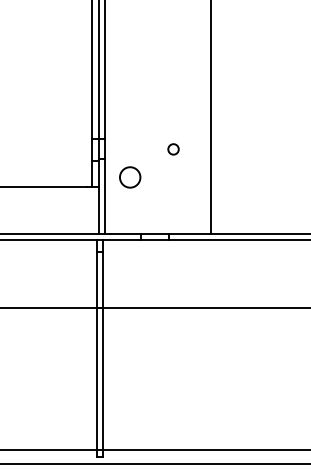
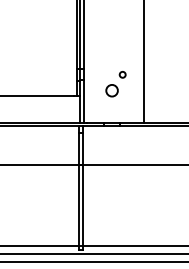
circle: (129, 177) -> (111, 90), moved

